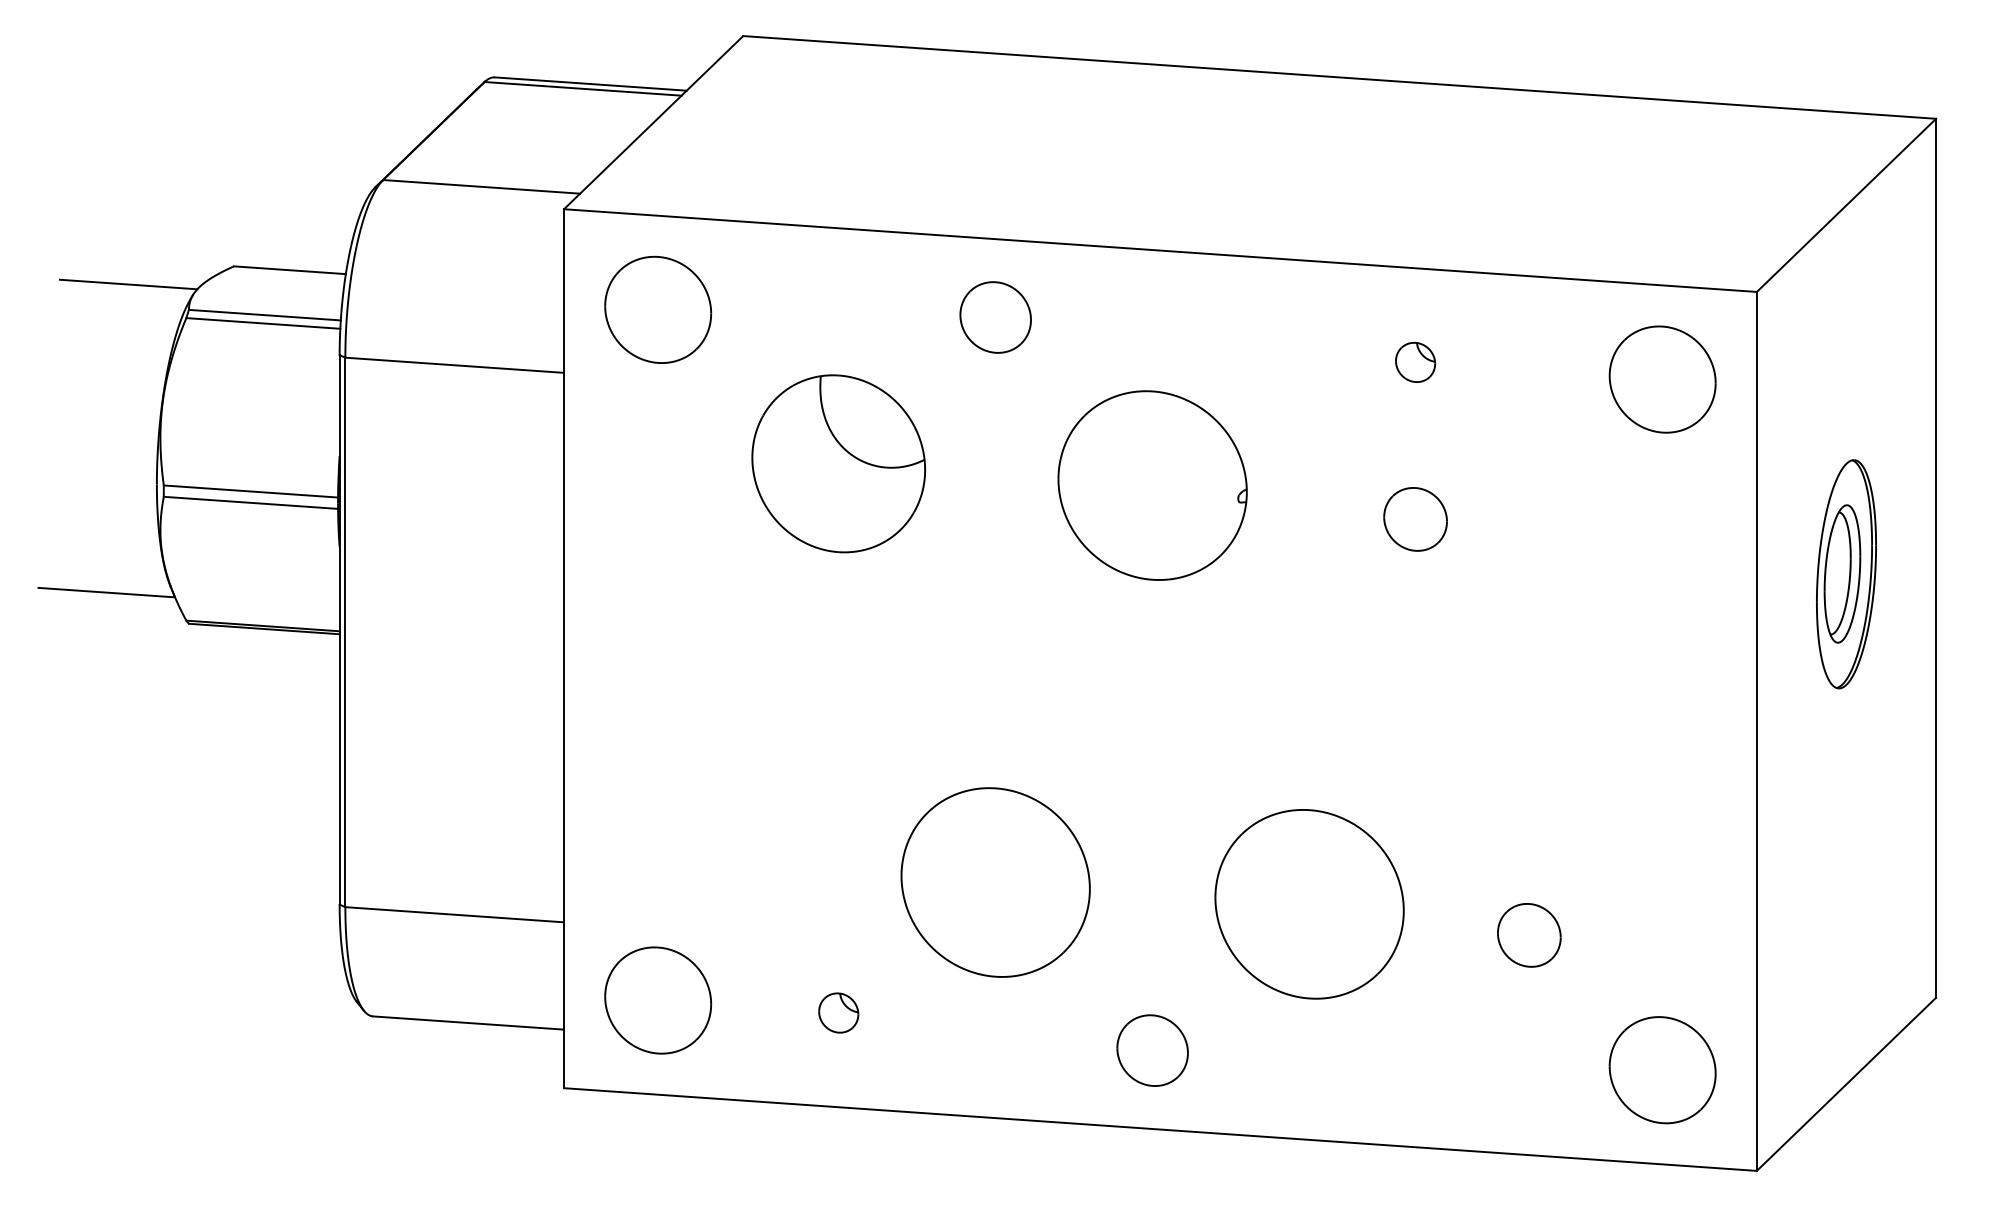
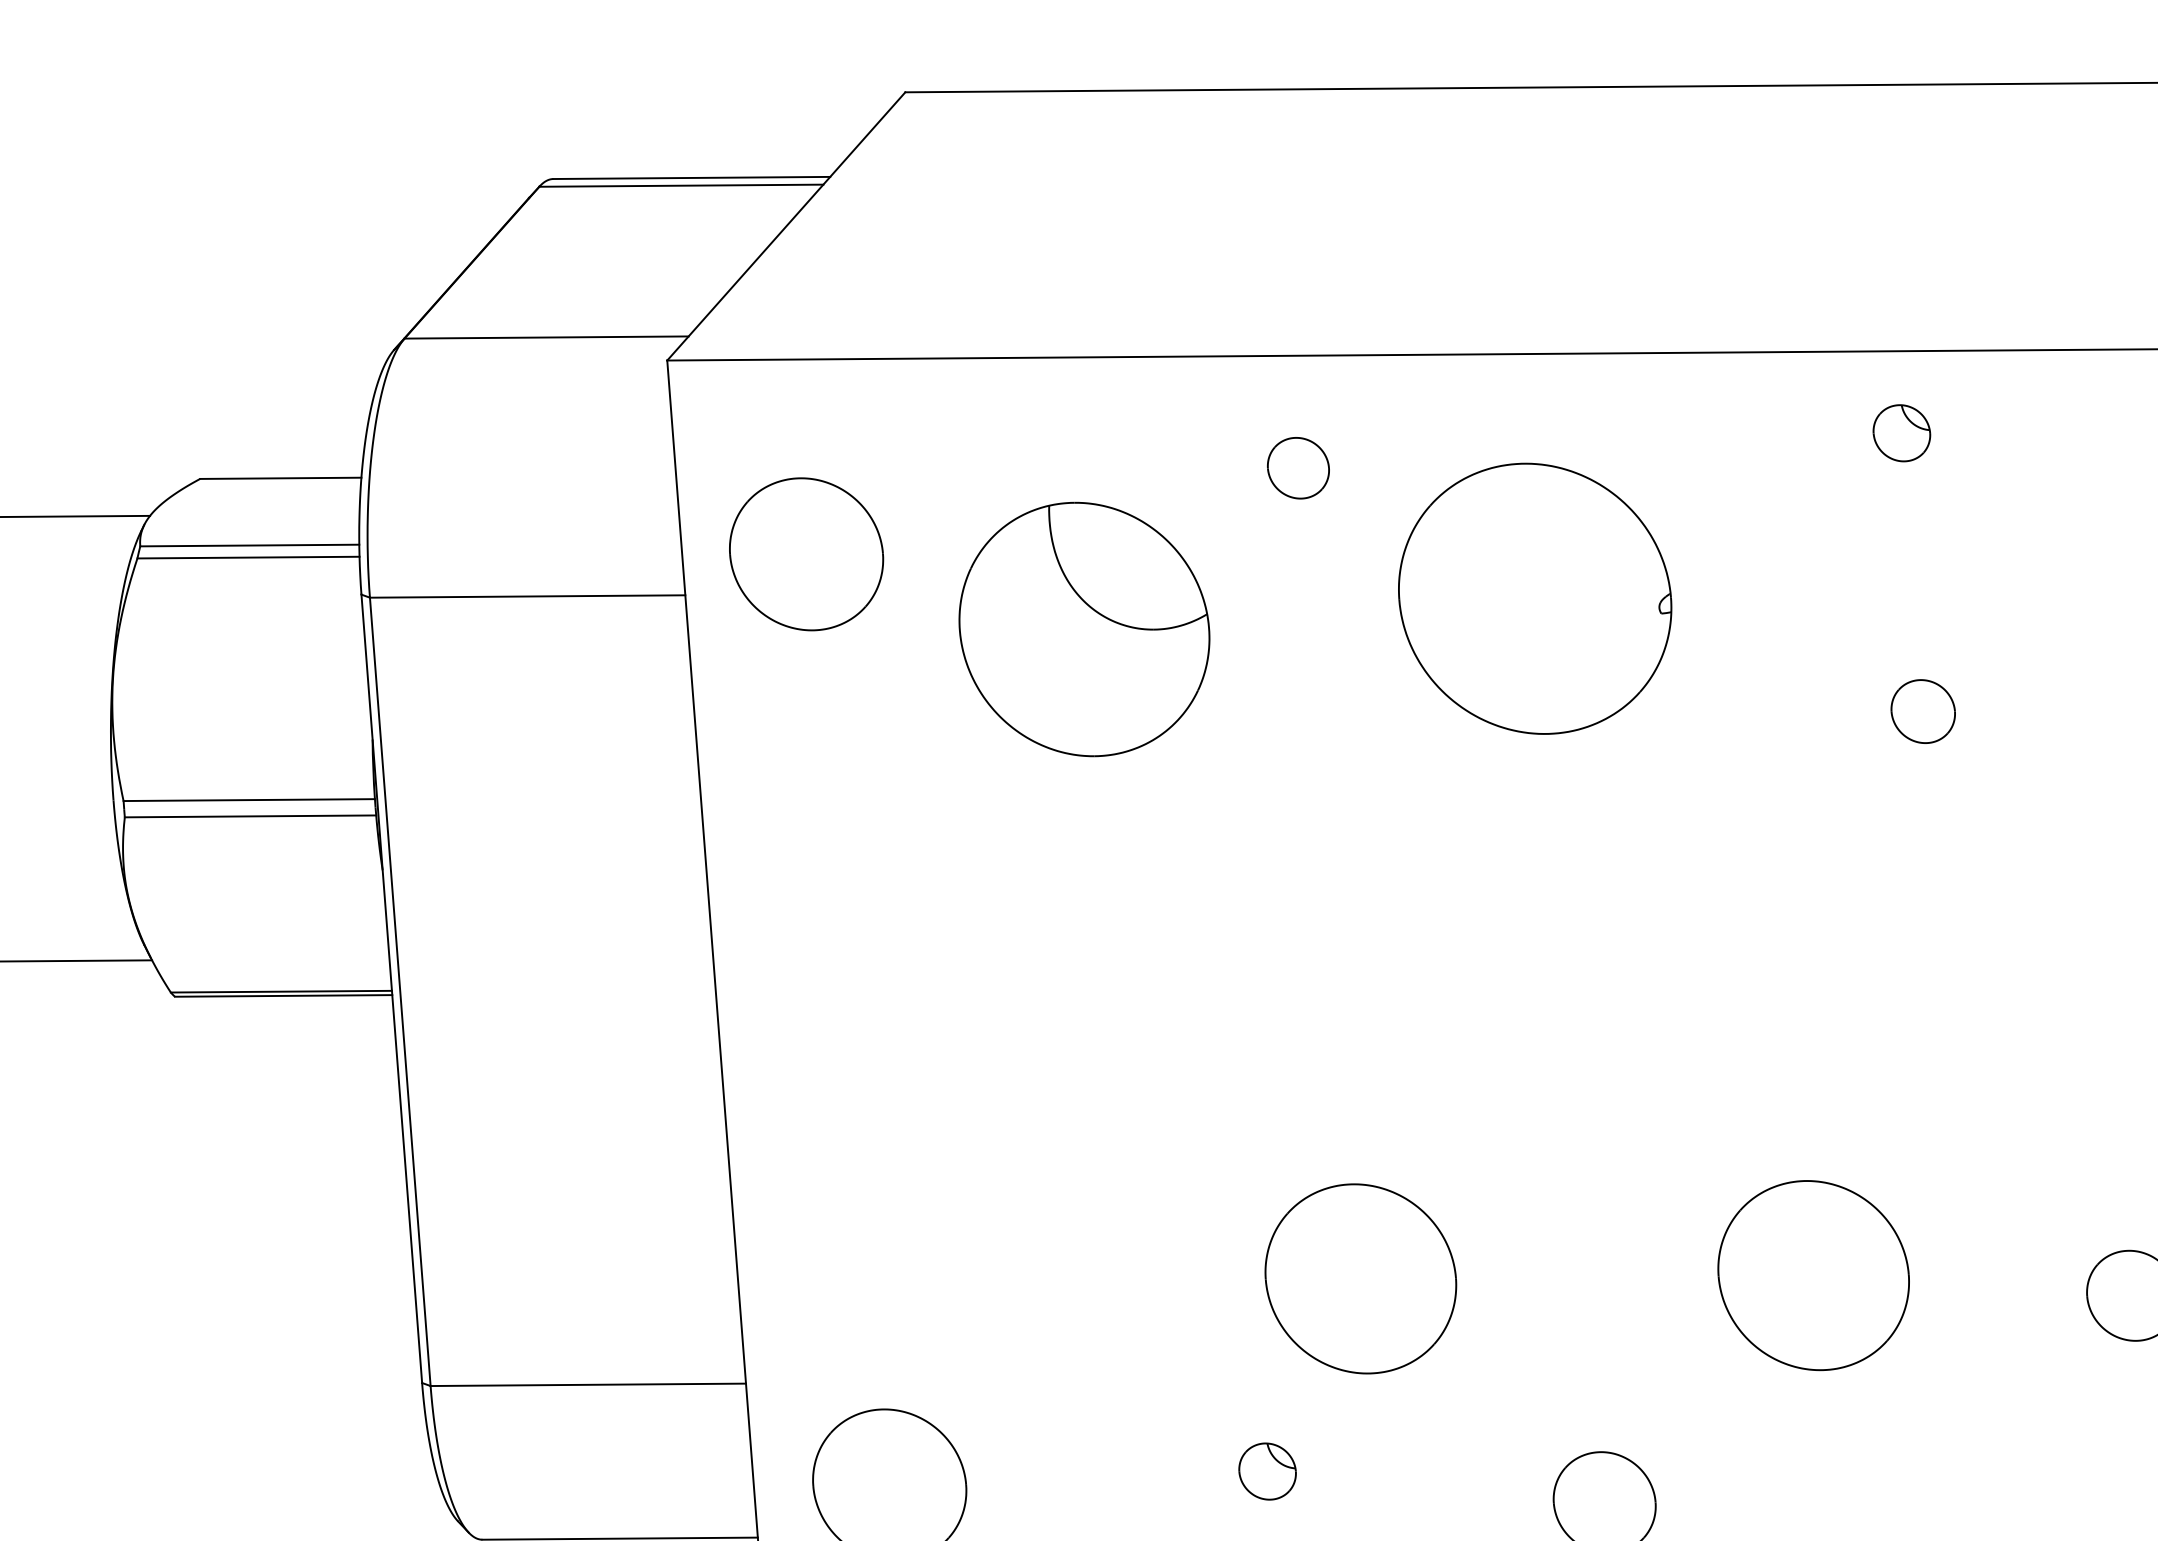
part: (658, 309) -> (806, 553), moved
part: (995, 317) -> (1298, 468), size x0.6
part: (1415, 361) -> (1901, 431), moved
part: (838, 463) -> (1084, 629), moved
part: (1152, 485) -> (1534, 598), moved
part: (1415, 519) -> (1923, 711), size x0.7
part: (995, 882) -> (1360, 1278), size x0.7
part: (1309, 904) -> (1813, 1275), size x0.7
part: (838, 1012) -> (1267, 1470), moved

